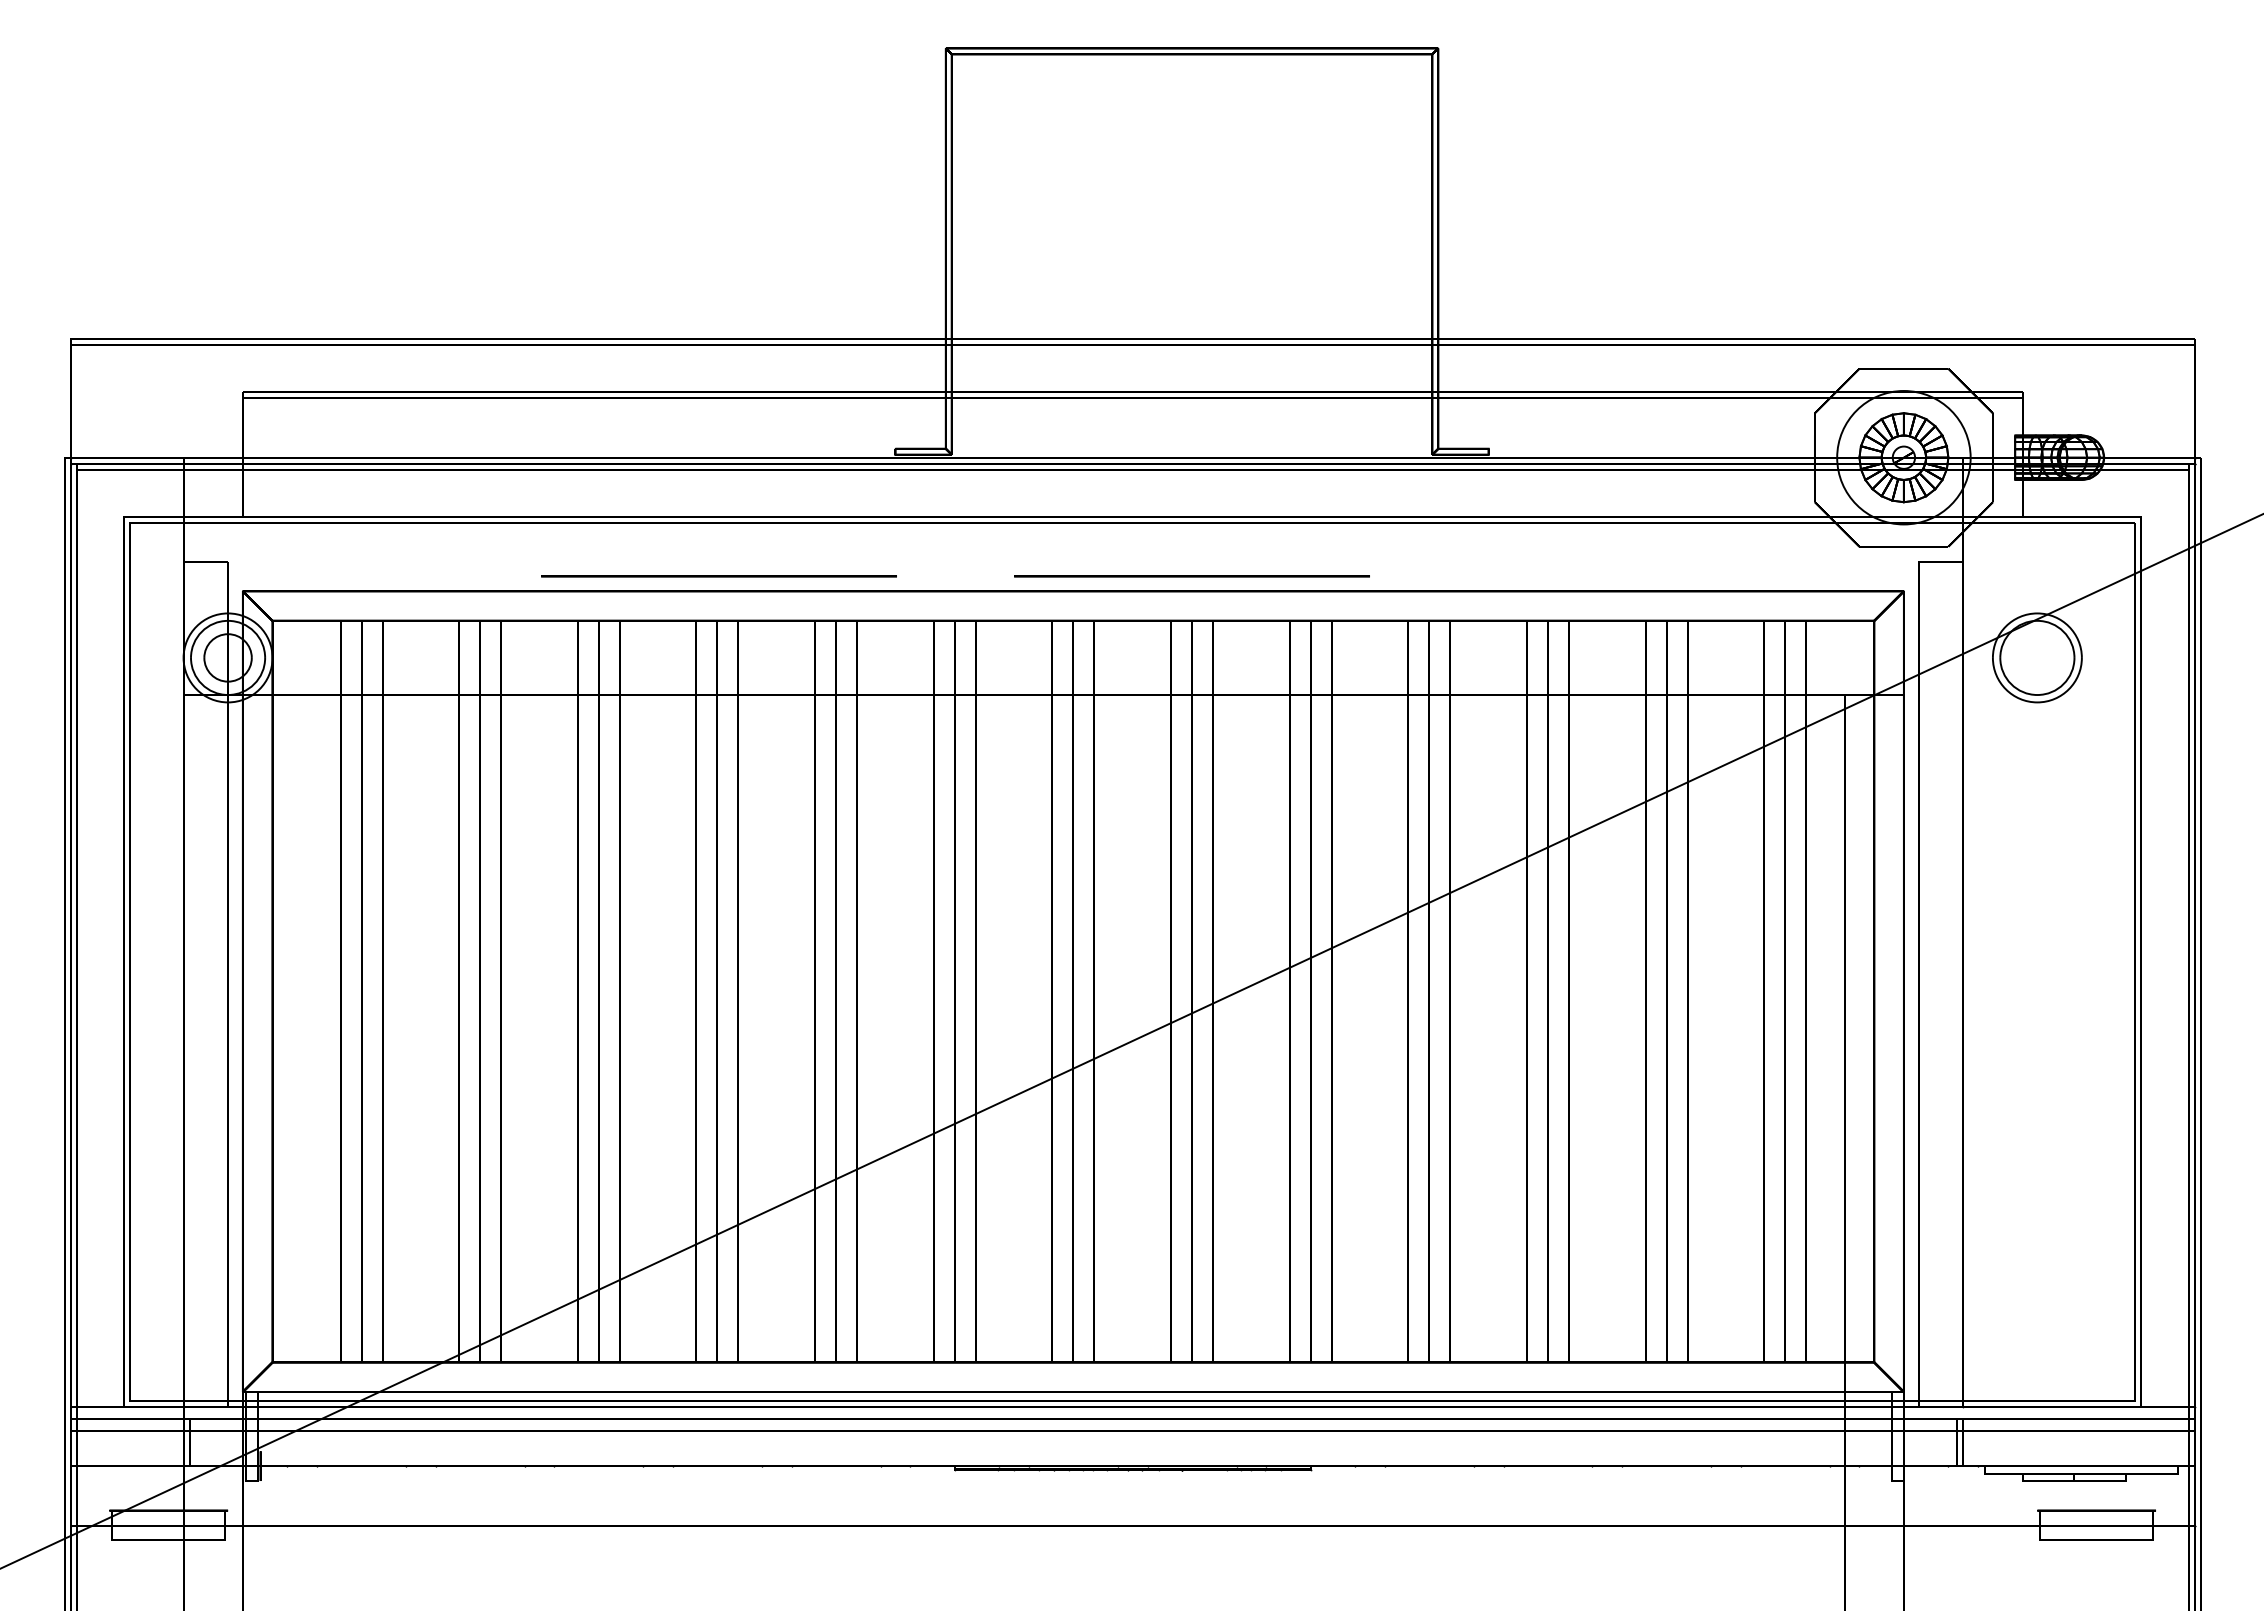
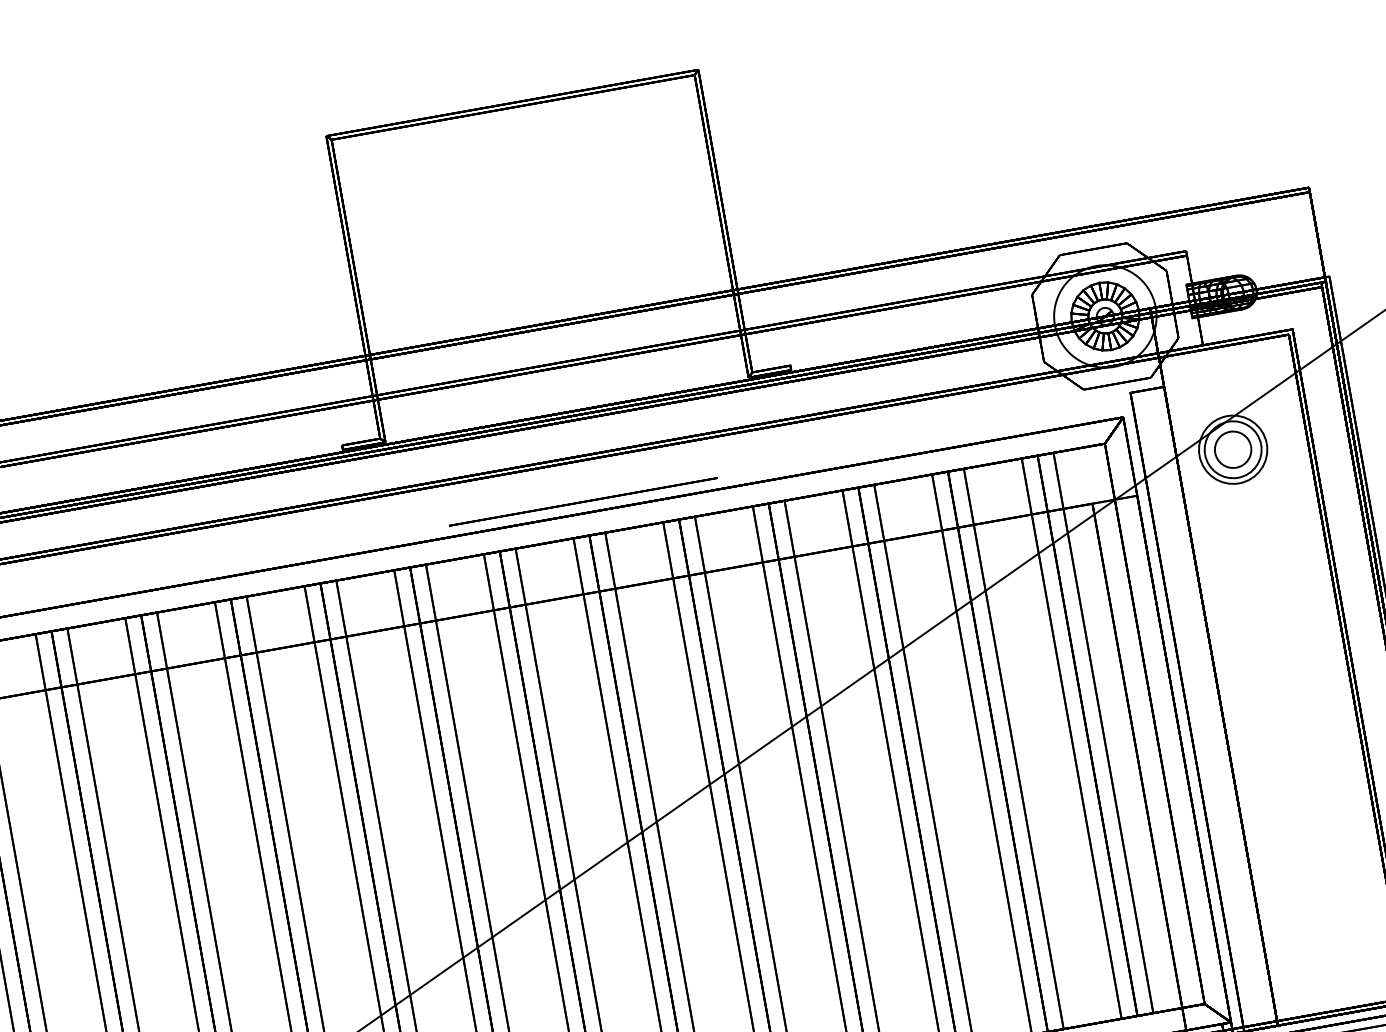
circle: (718, 576) -> (225, 565), removed
part: (2036, 657) -> (1232, 449), added

